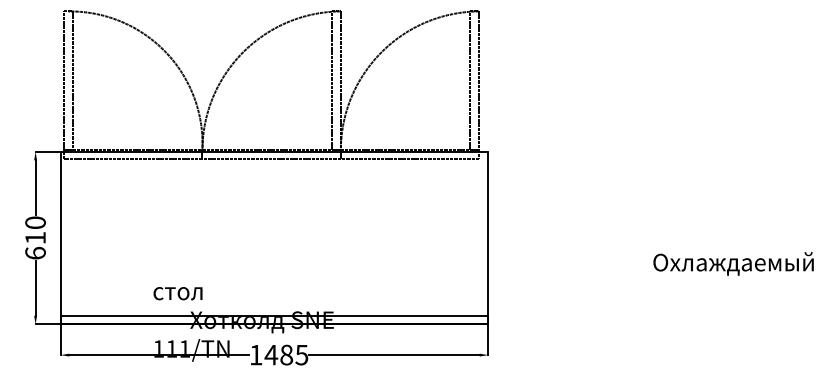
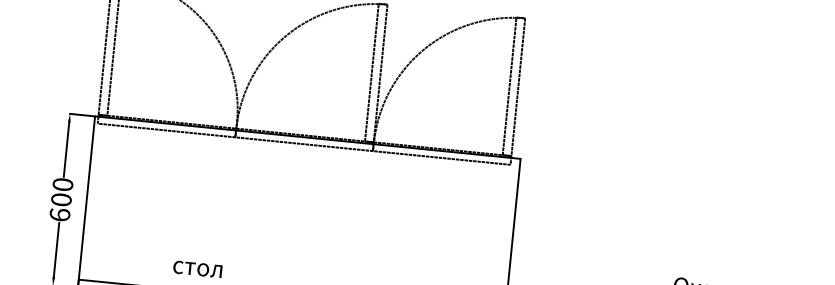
text: (35, 237) -> (61, 199), 610 -> 600

